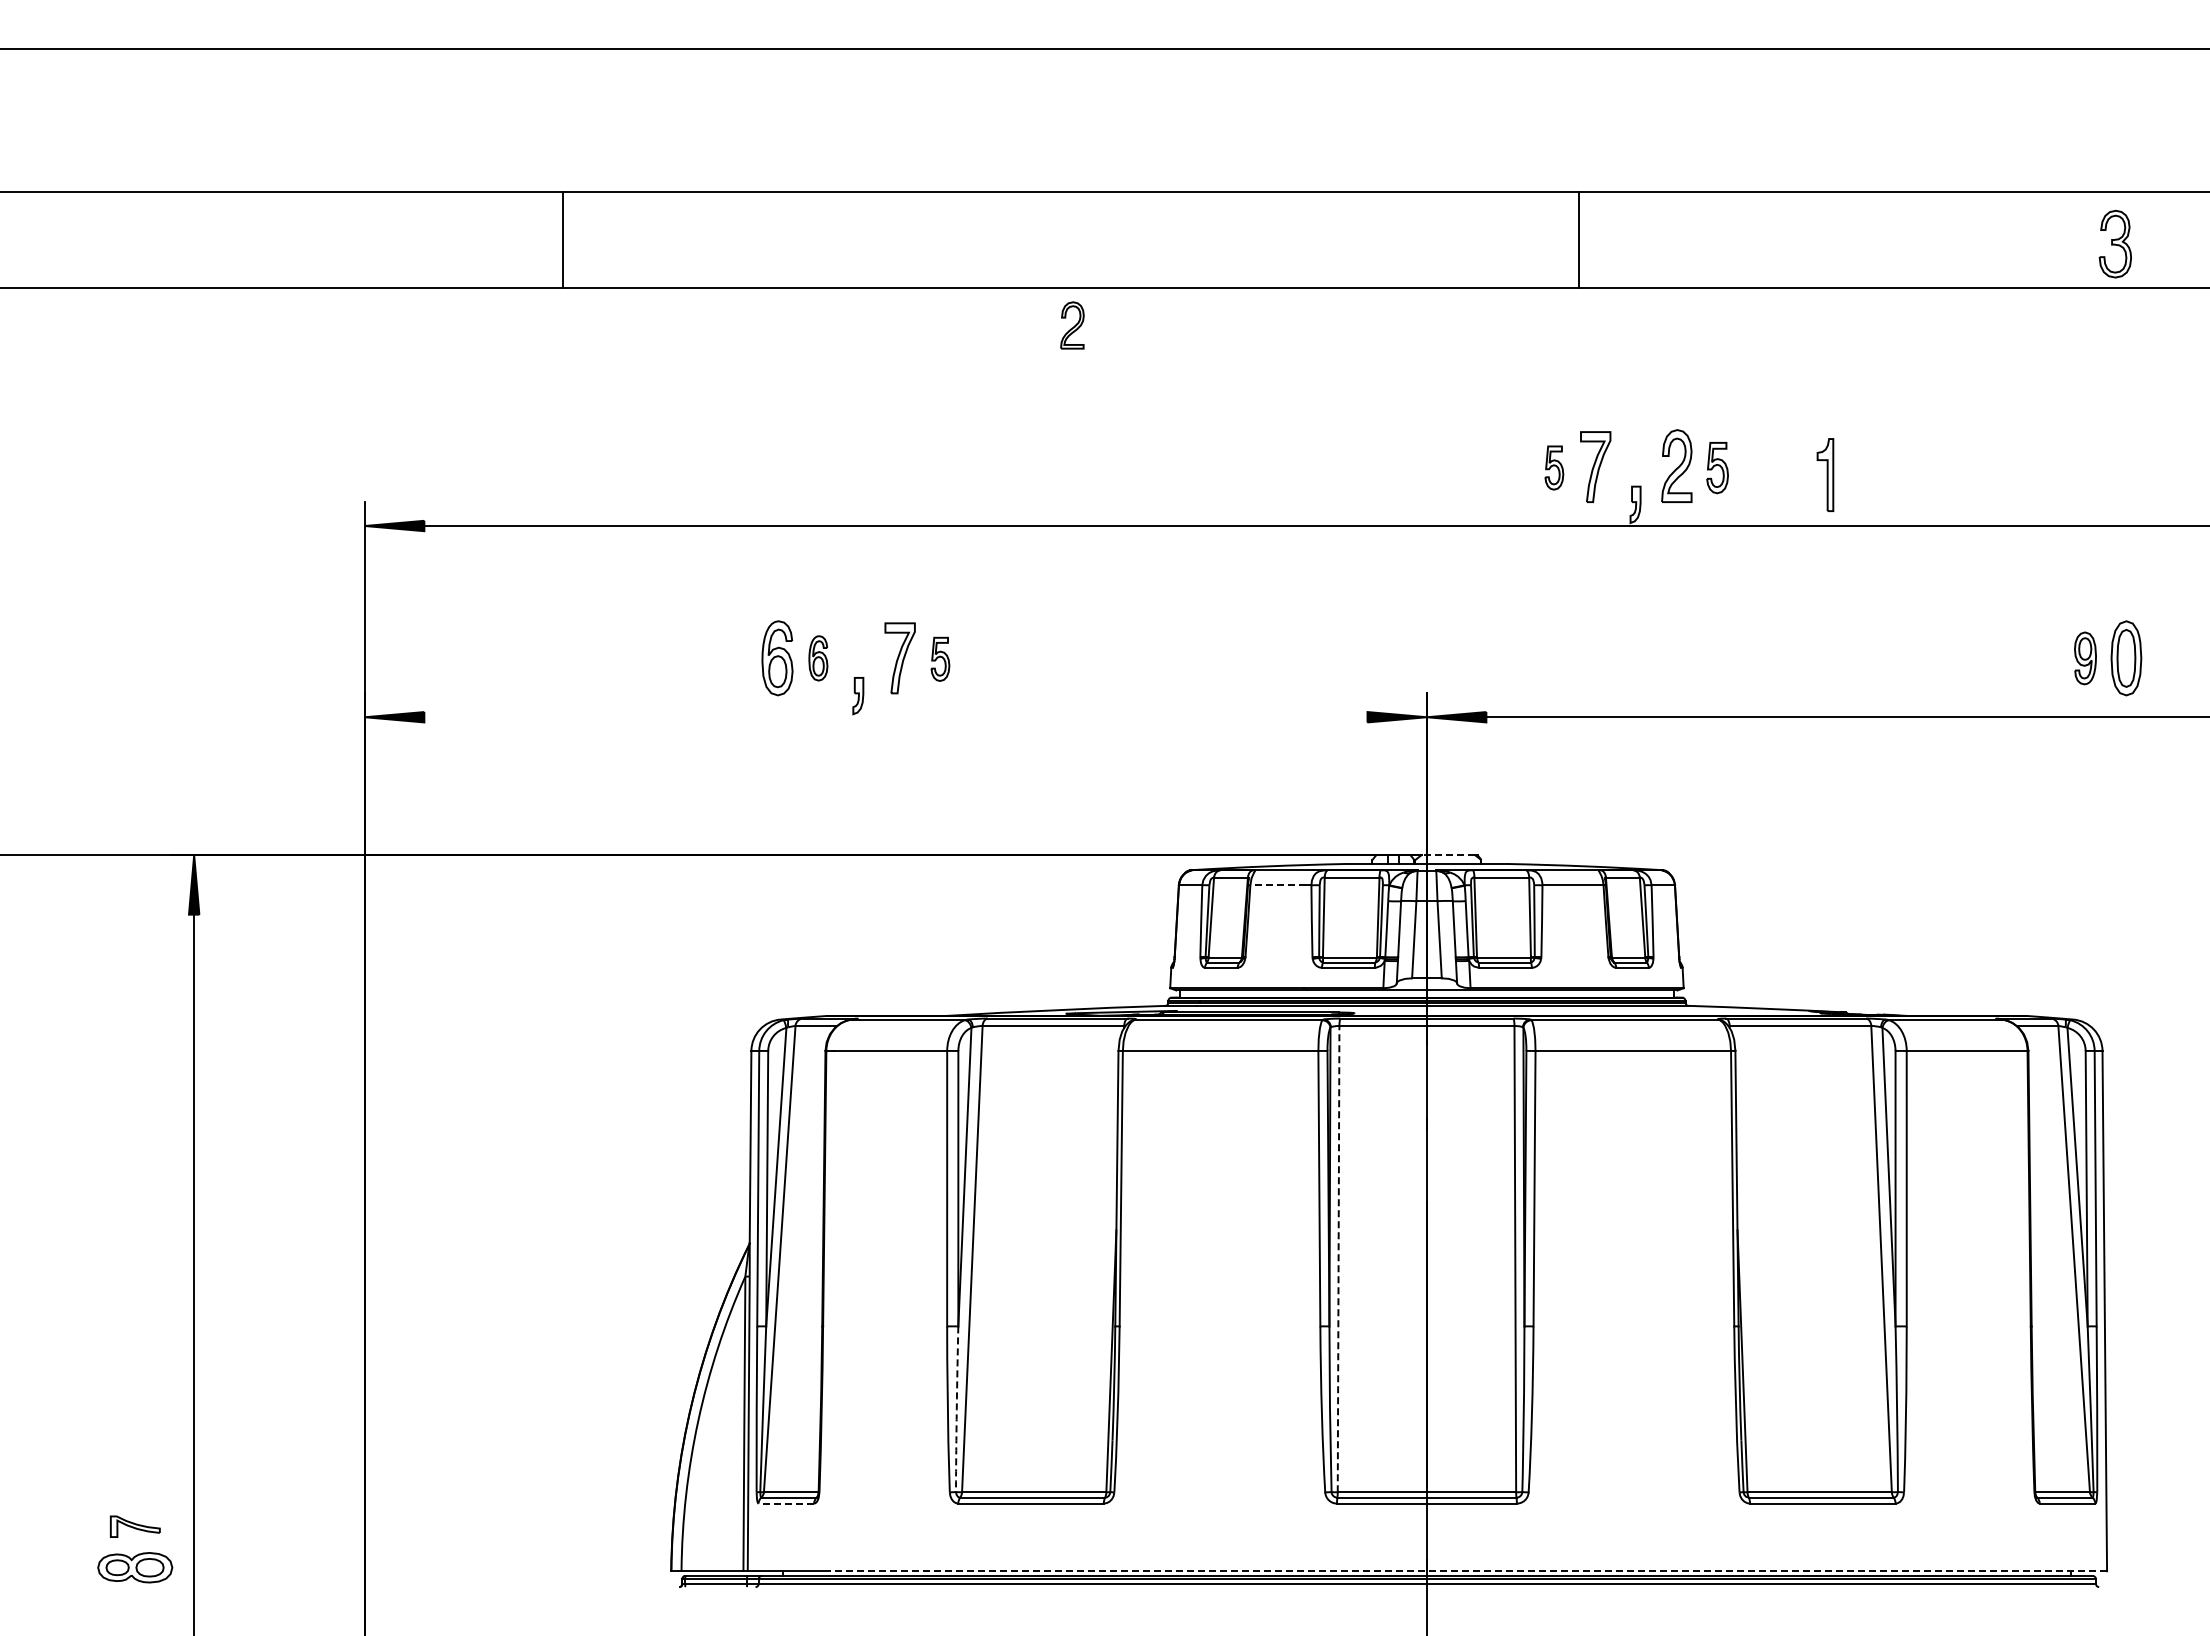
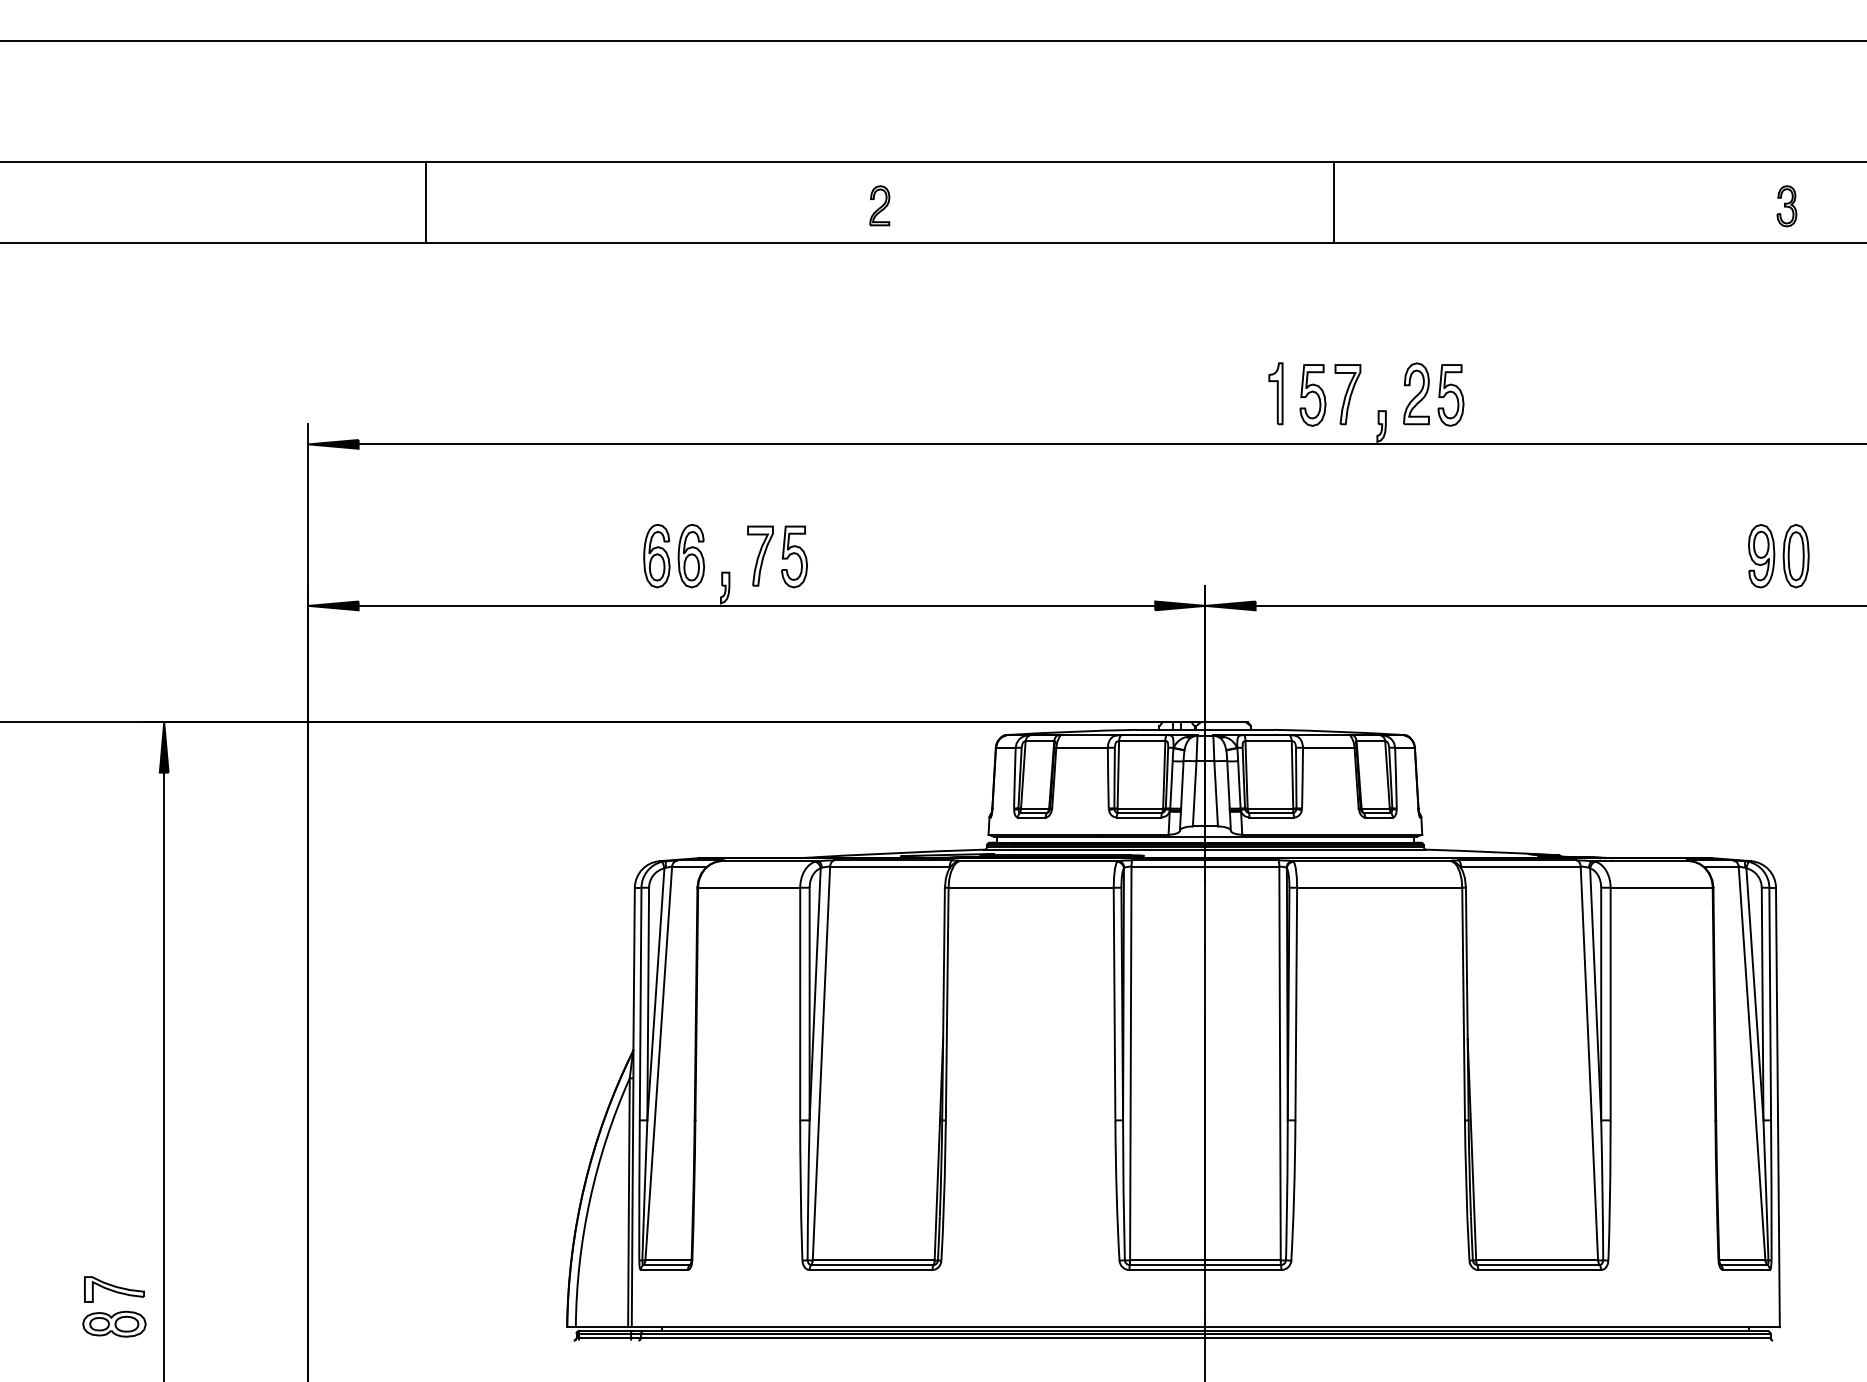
line: (562, 239) -> (426, 202), moved
part: (2115, 243) -> (1786, 205), size x0.71
part: (1072, 325) -> (879, 205), moved
part: (1554, 467) -> (1313, 394), size x1.67
part: (1717, 467) -> (1450, 394), size x1.43
part: (1825, 474) -> (1275, 393), moved
part: (818, 658) -> (691, 556), size x1.67
part: (2085, 658) -> (1761, 556), size x1.43
part: (940, 659) -> (794, 557), size x1.67
line: (895, 717) -> (756, 606), added
line: (1448, 855) -> (1223, 722), dashed -> solid
line: (1277, 885) -> (1079, 748), dashed -> solid
line: (1338, 1258) -> (1130, 1063), dashed -> solid
arc: (956, 1409) -> (808, 1190), dashed -> solid
line: (786, 1503) -> (664, 1269), dashed -> solid
part: (135, 1526) -> (114, 1289), size x1.43
line: (1468, 1571) -> (1240, 1327), dashed -> solid

